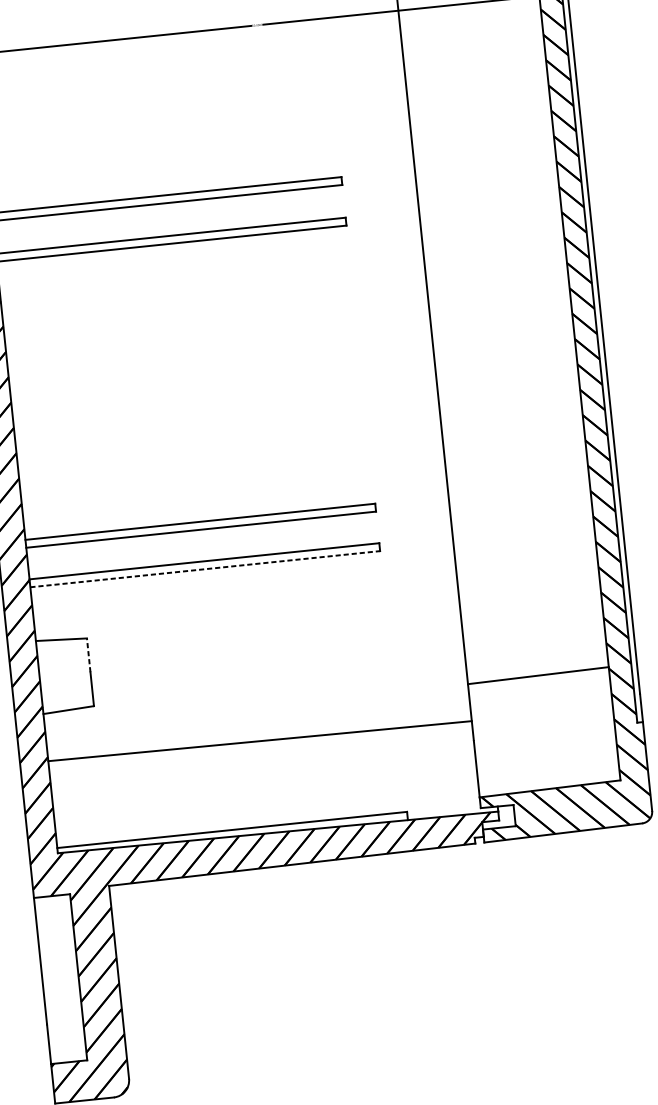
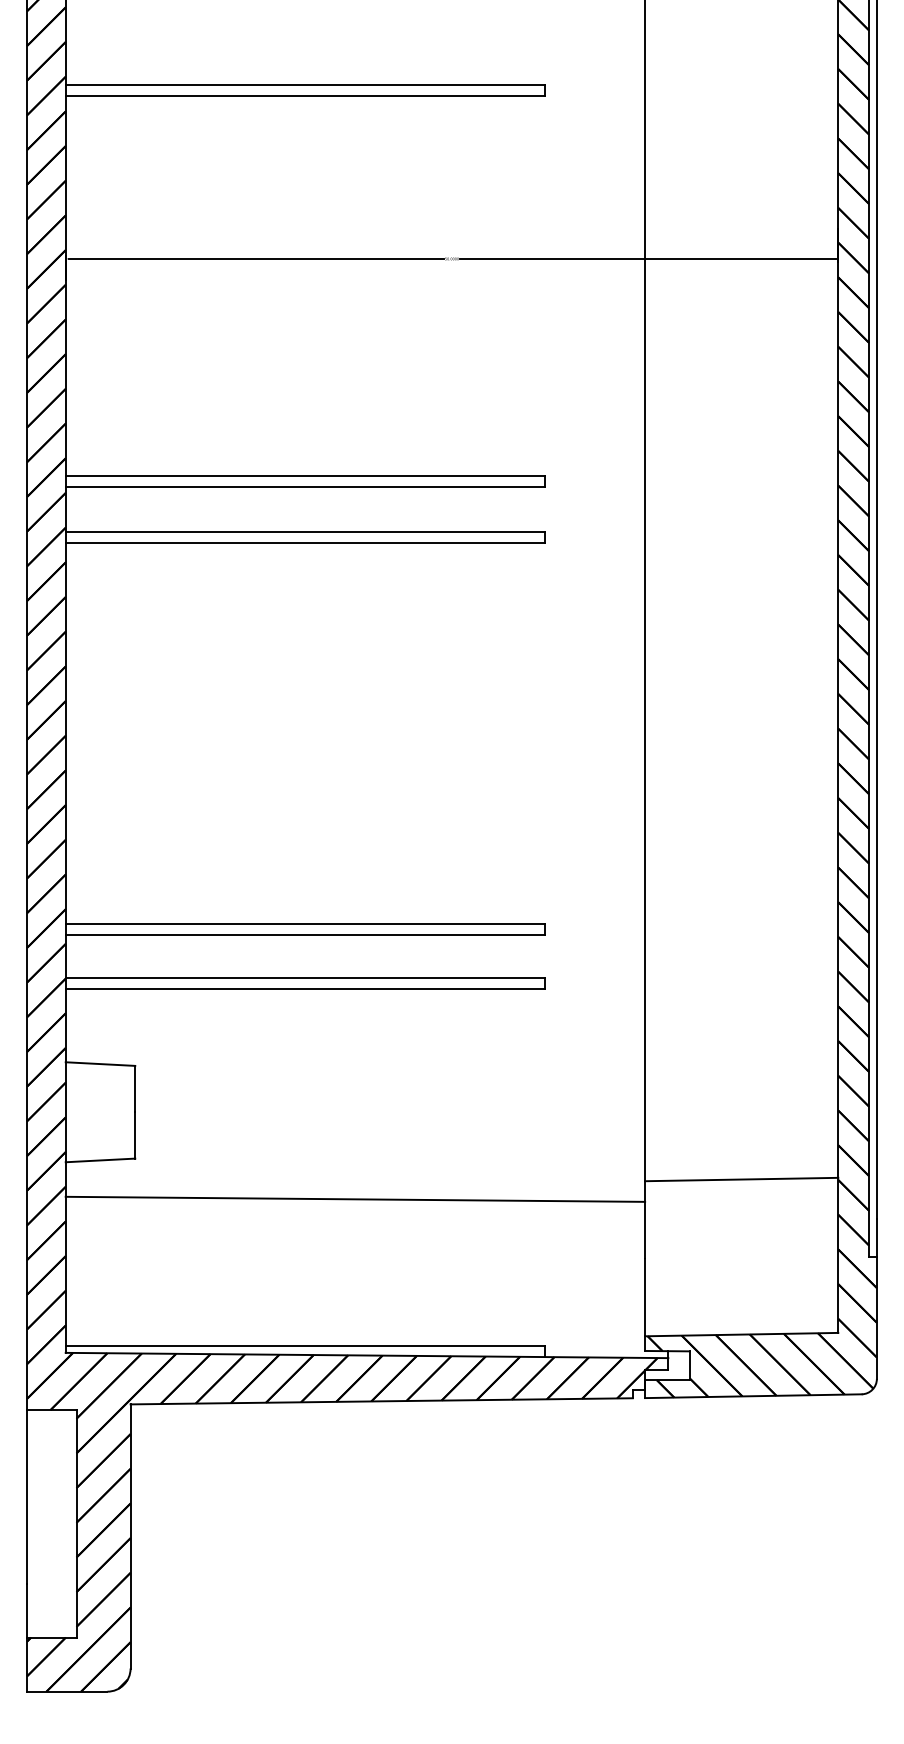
line: (205, 569) -> (305, 988), dashed -> solid
line: (88, 654) -> (135, 1088), dashed -> solid
line: (260, 740) -> (355, 1198), moved

